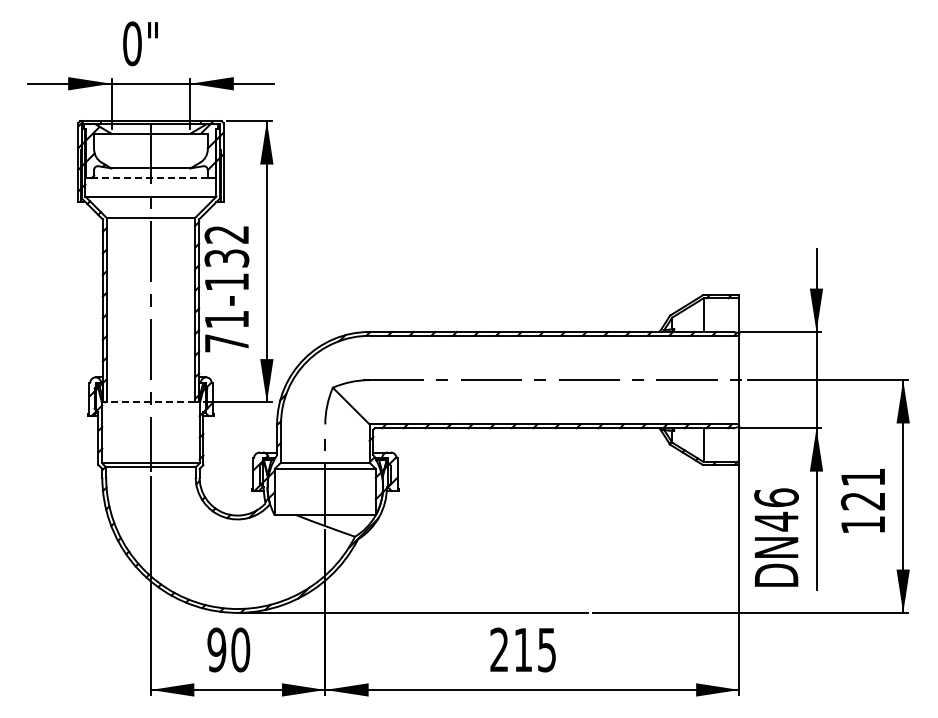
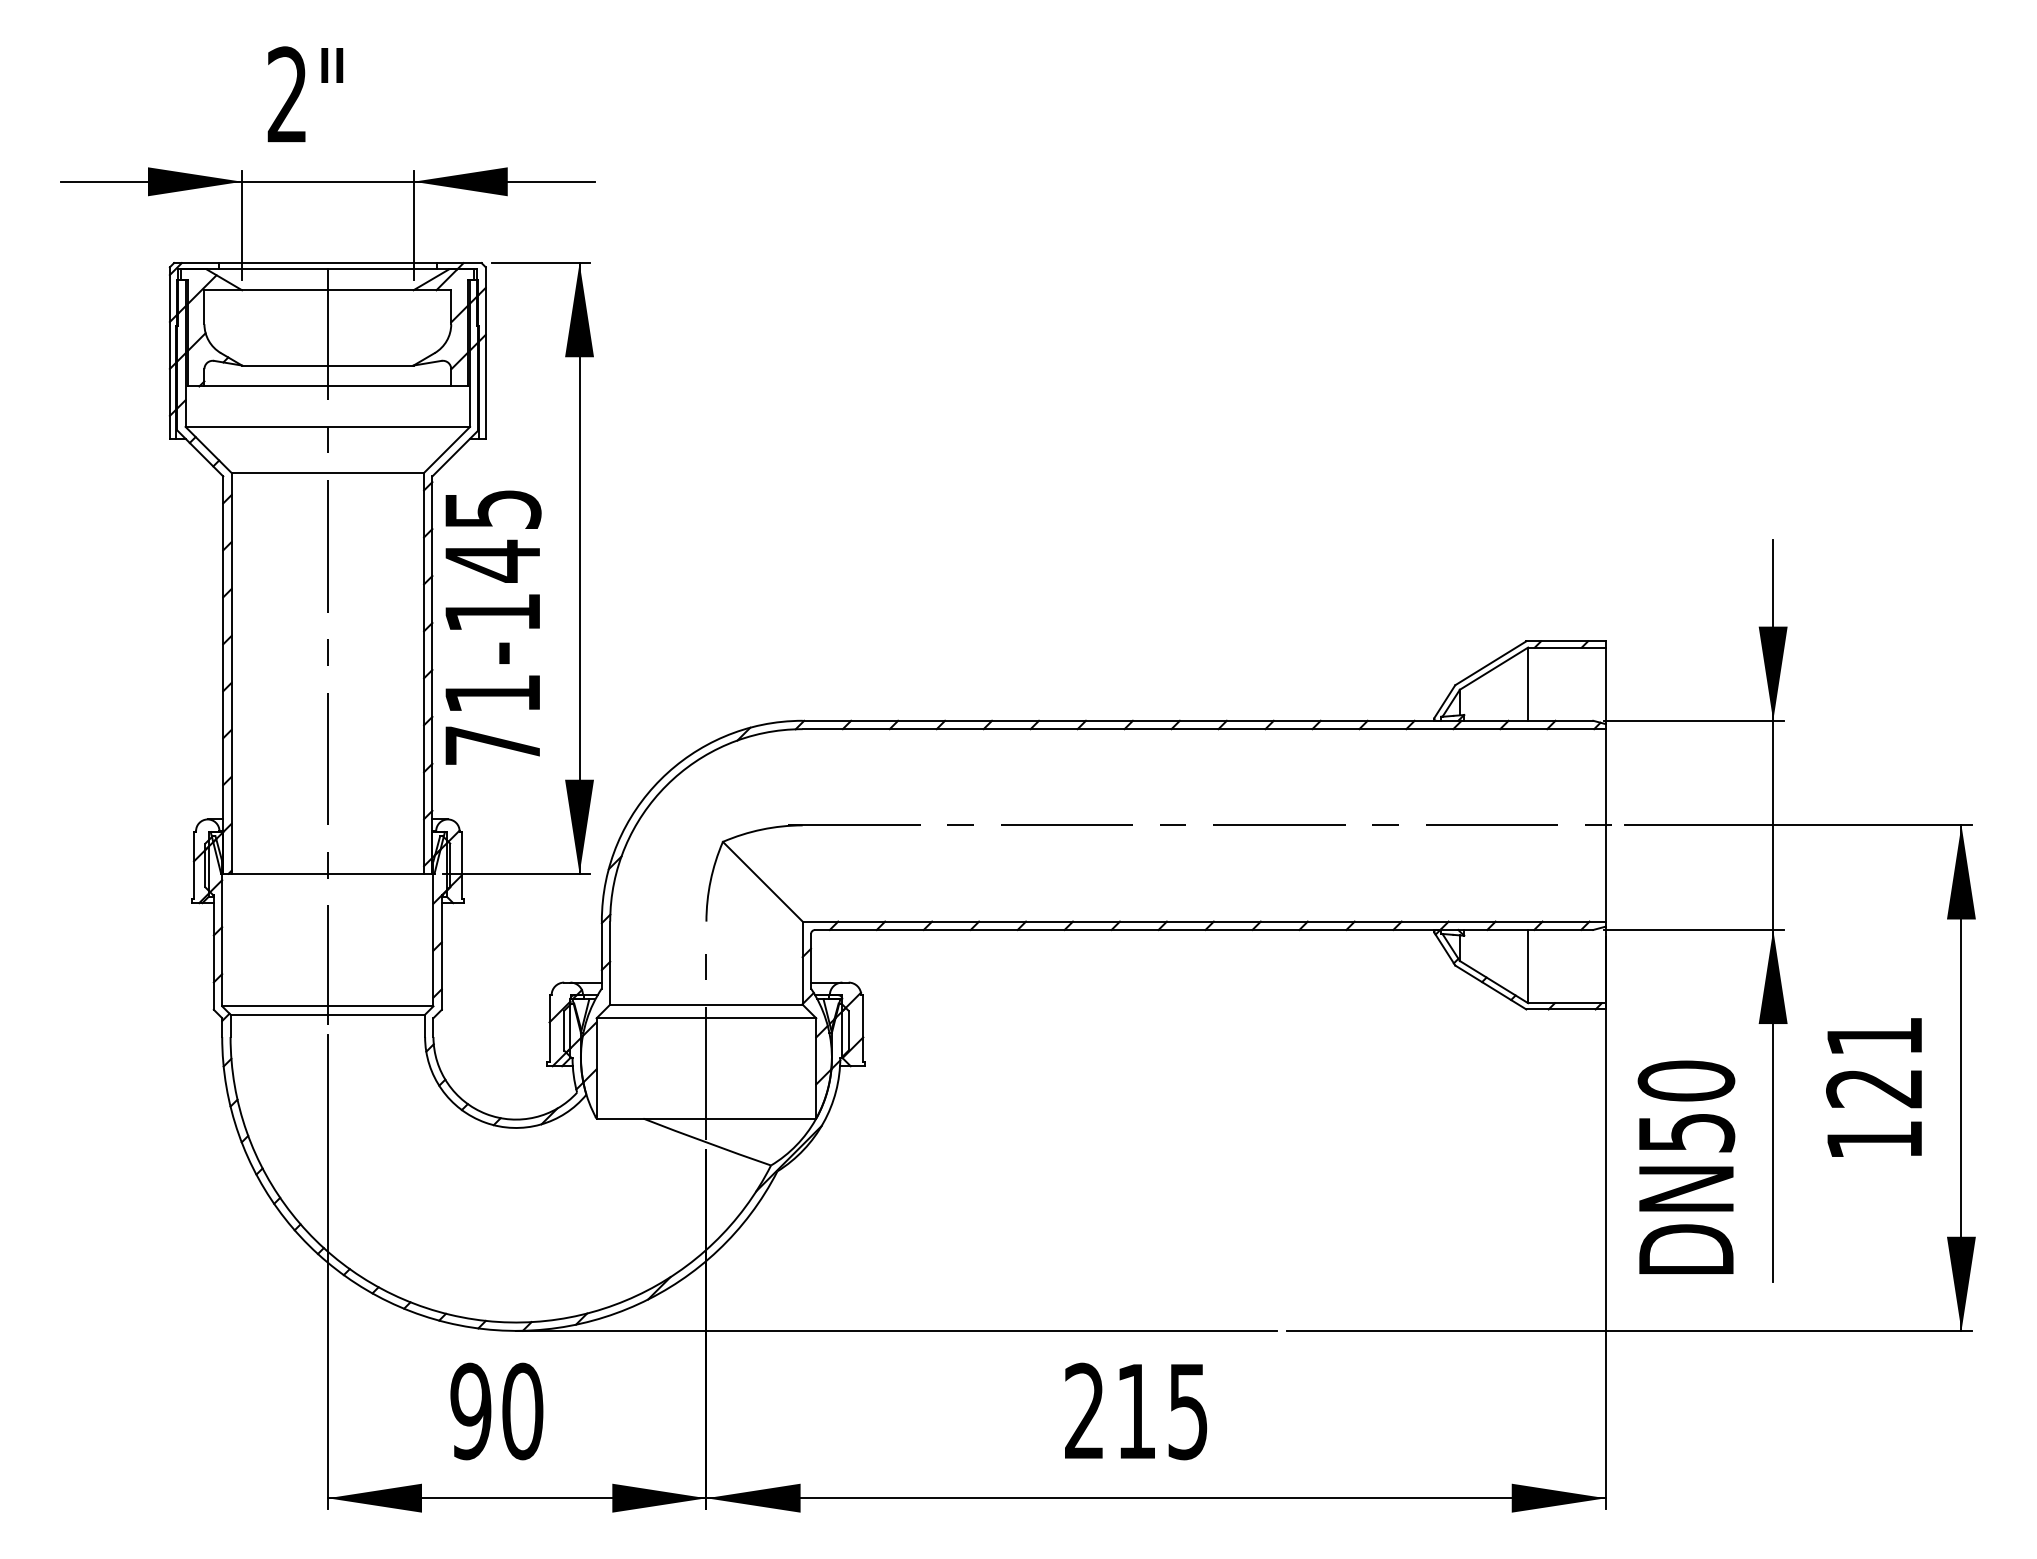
text: (132, 43) -> (287, 94), 0" -> 2"
line: (150, 178) -> (326, 387), dashed -> solid
text: (226, 247) -> (491, 537), 71-132 -> 71-145
line: (150, 402) -> (326, 873), dashed -> solid
text: (776, 509) -> (1686, 1106), DN46 -> DN50

